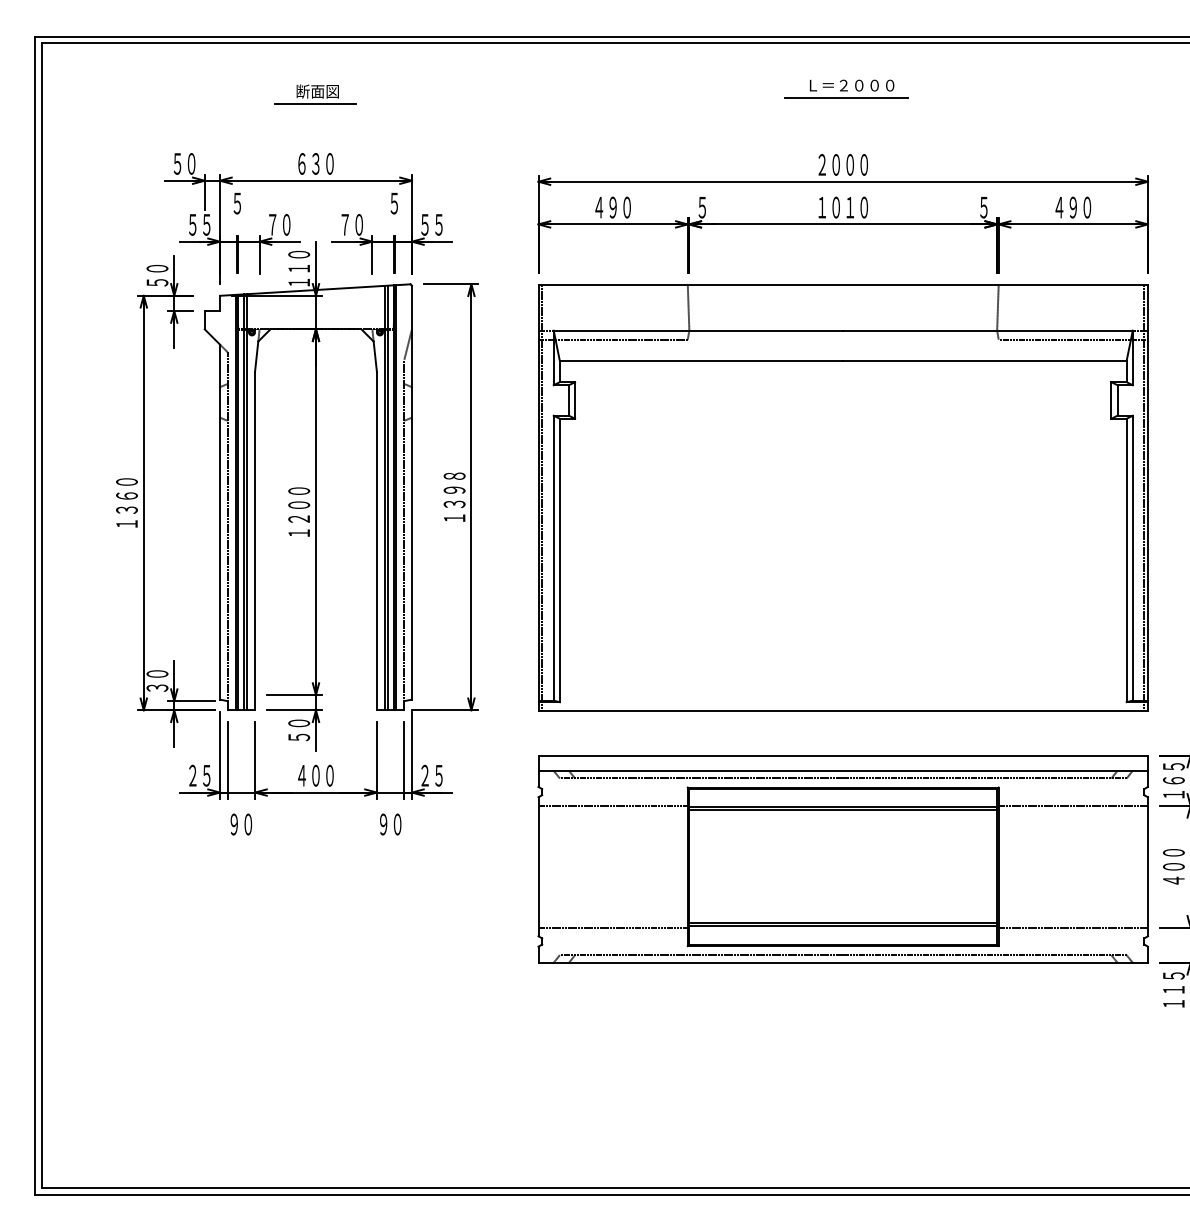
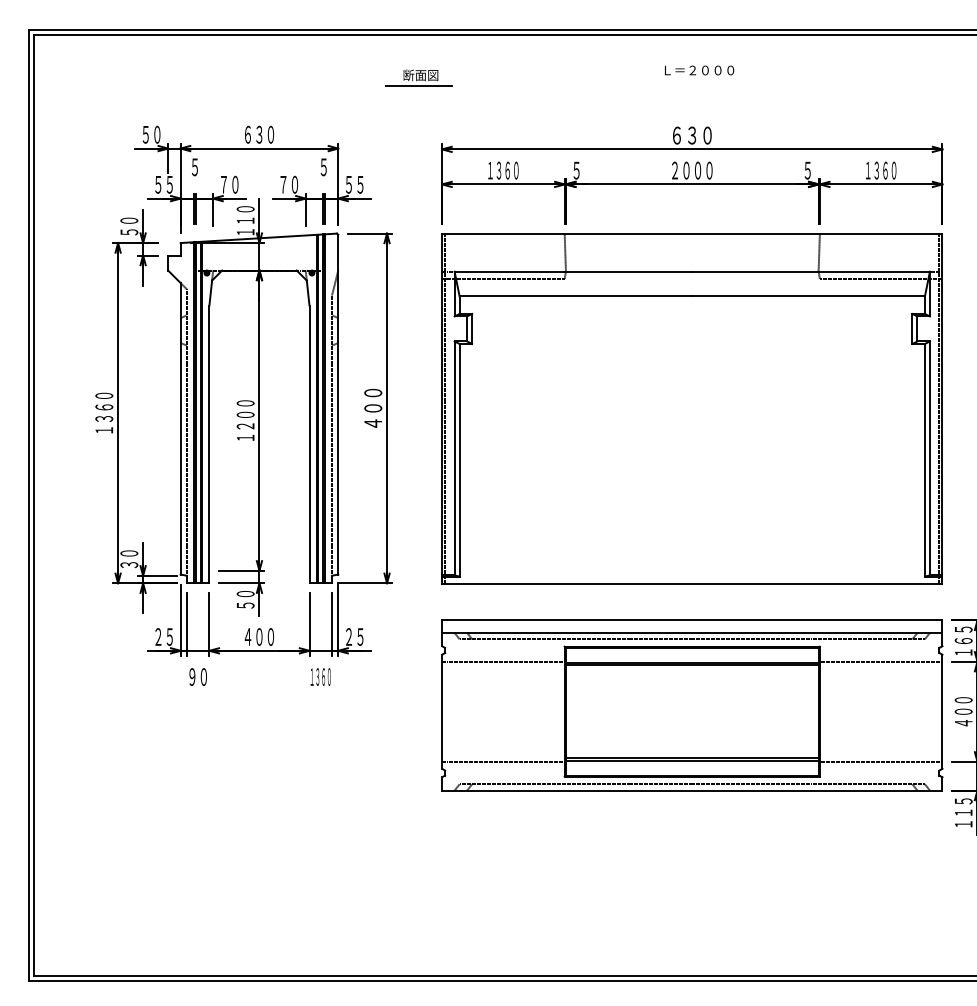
part: (314, 94) -> (418, 77), moved
line: (845, 97) -> (694, 80), removed
text: (843, 164) -> (692, 135), ２０００ -> ６３０
text: (613, 207) -> (503, 170), ４９０ -> １３６０
text: (836, 207) -> (686, 170), １０１０ -> ２０００
text: (1073, 207) -> (881, 170), ４９０ -> １３６０
text: (454, 497) -> (373, 408), １３９８ -> ４００
text: (390, 825) -> (320, 677), ９０ -> １３６０

